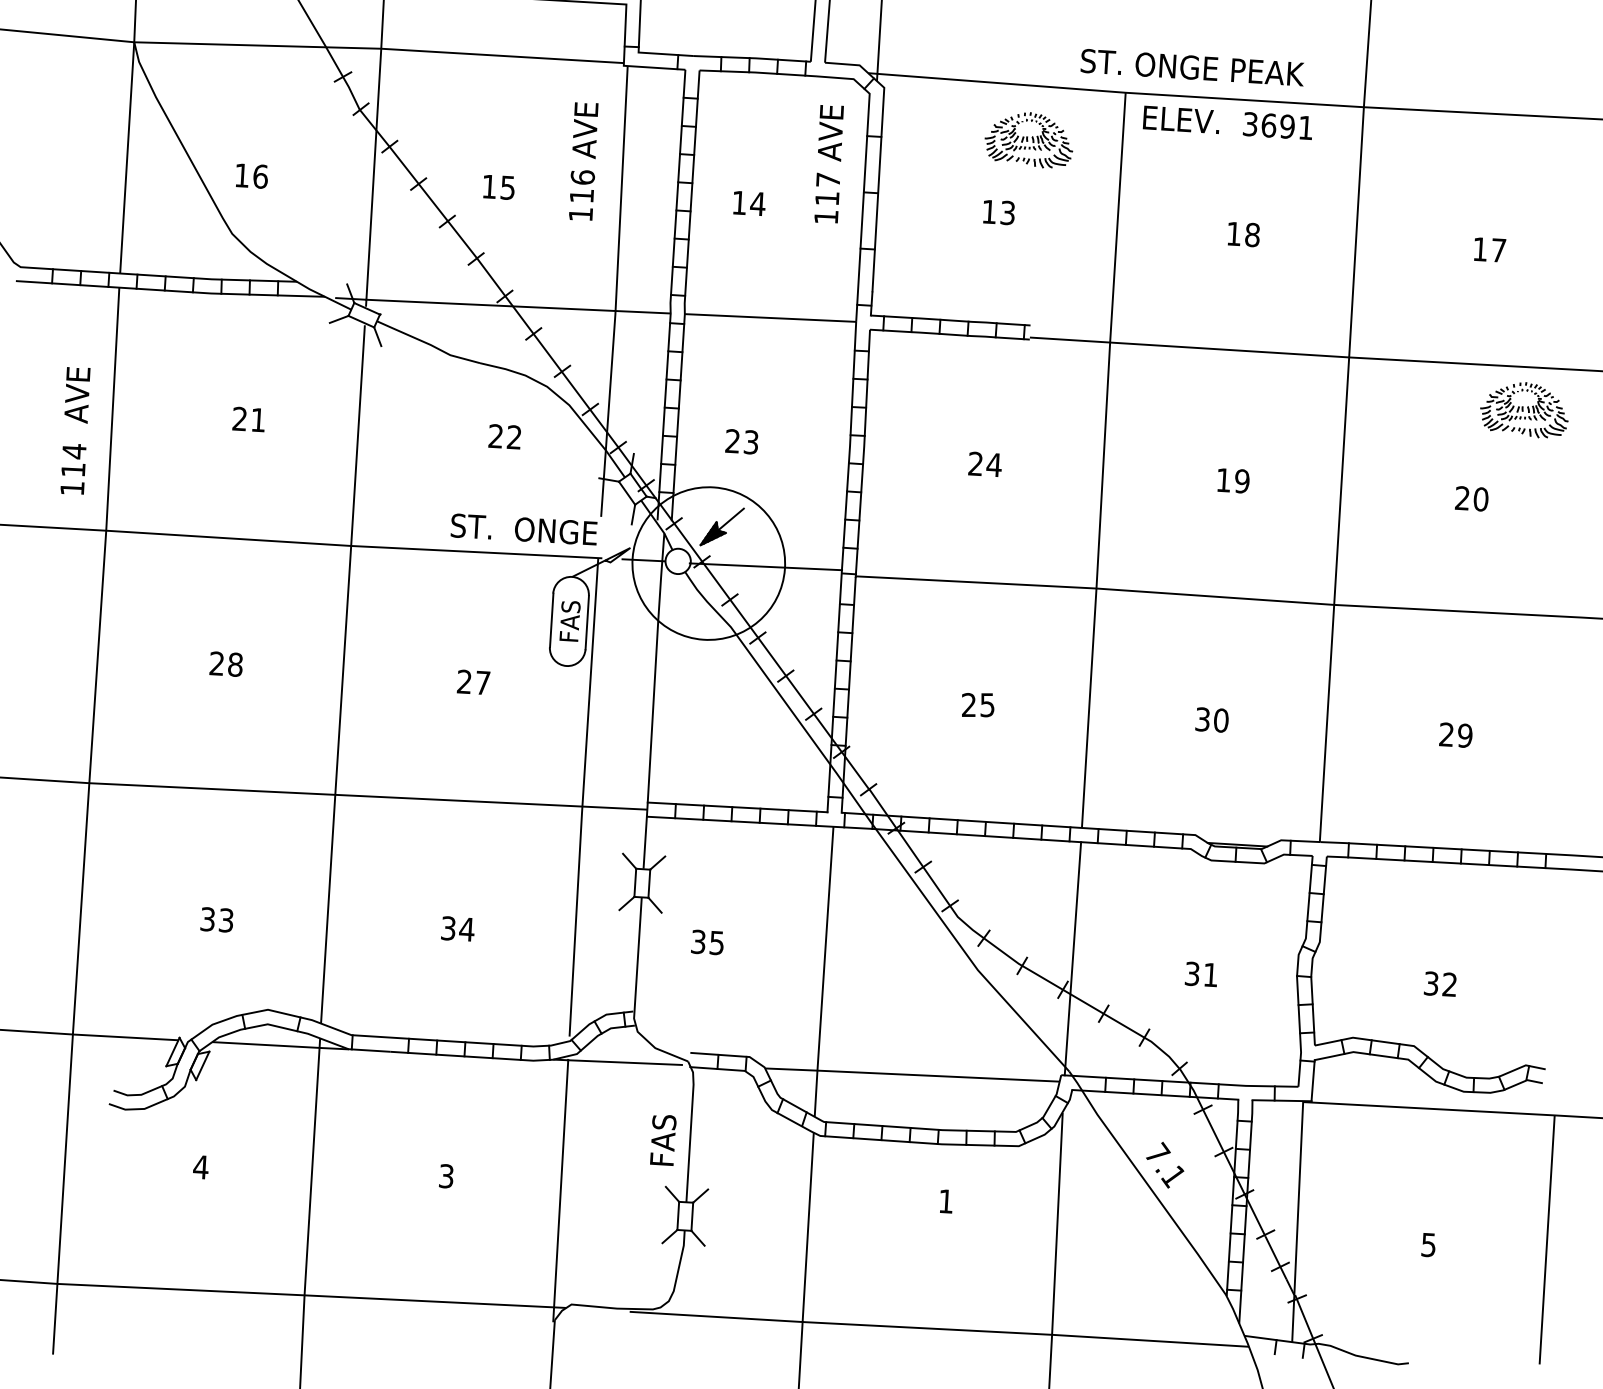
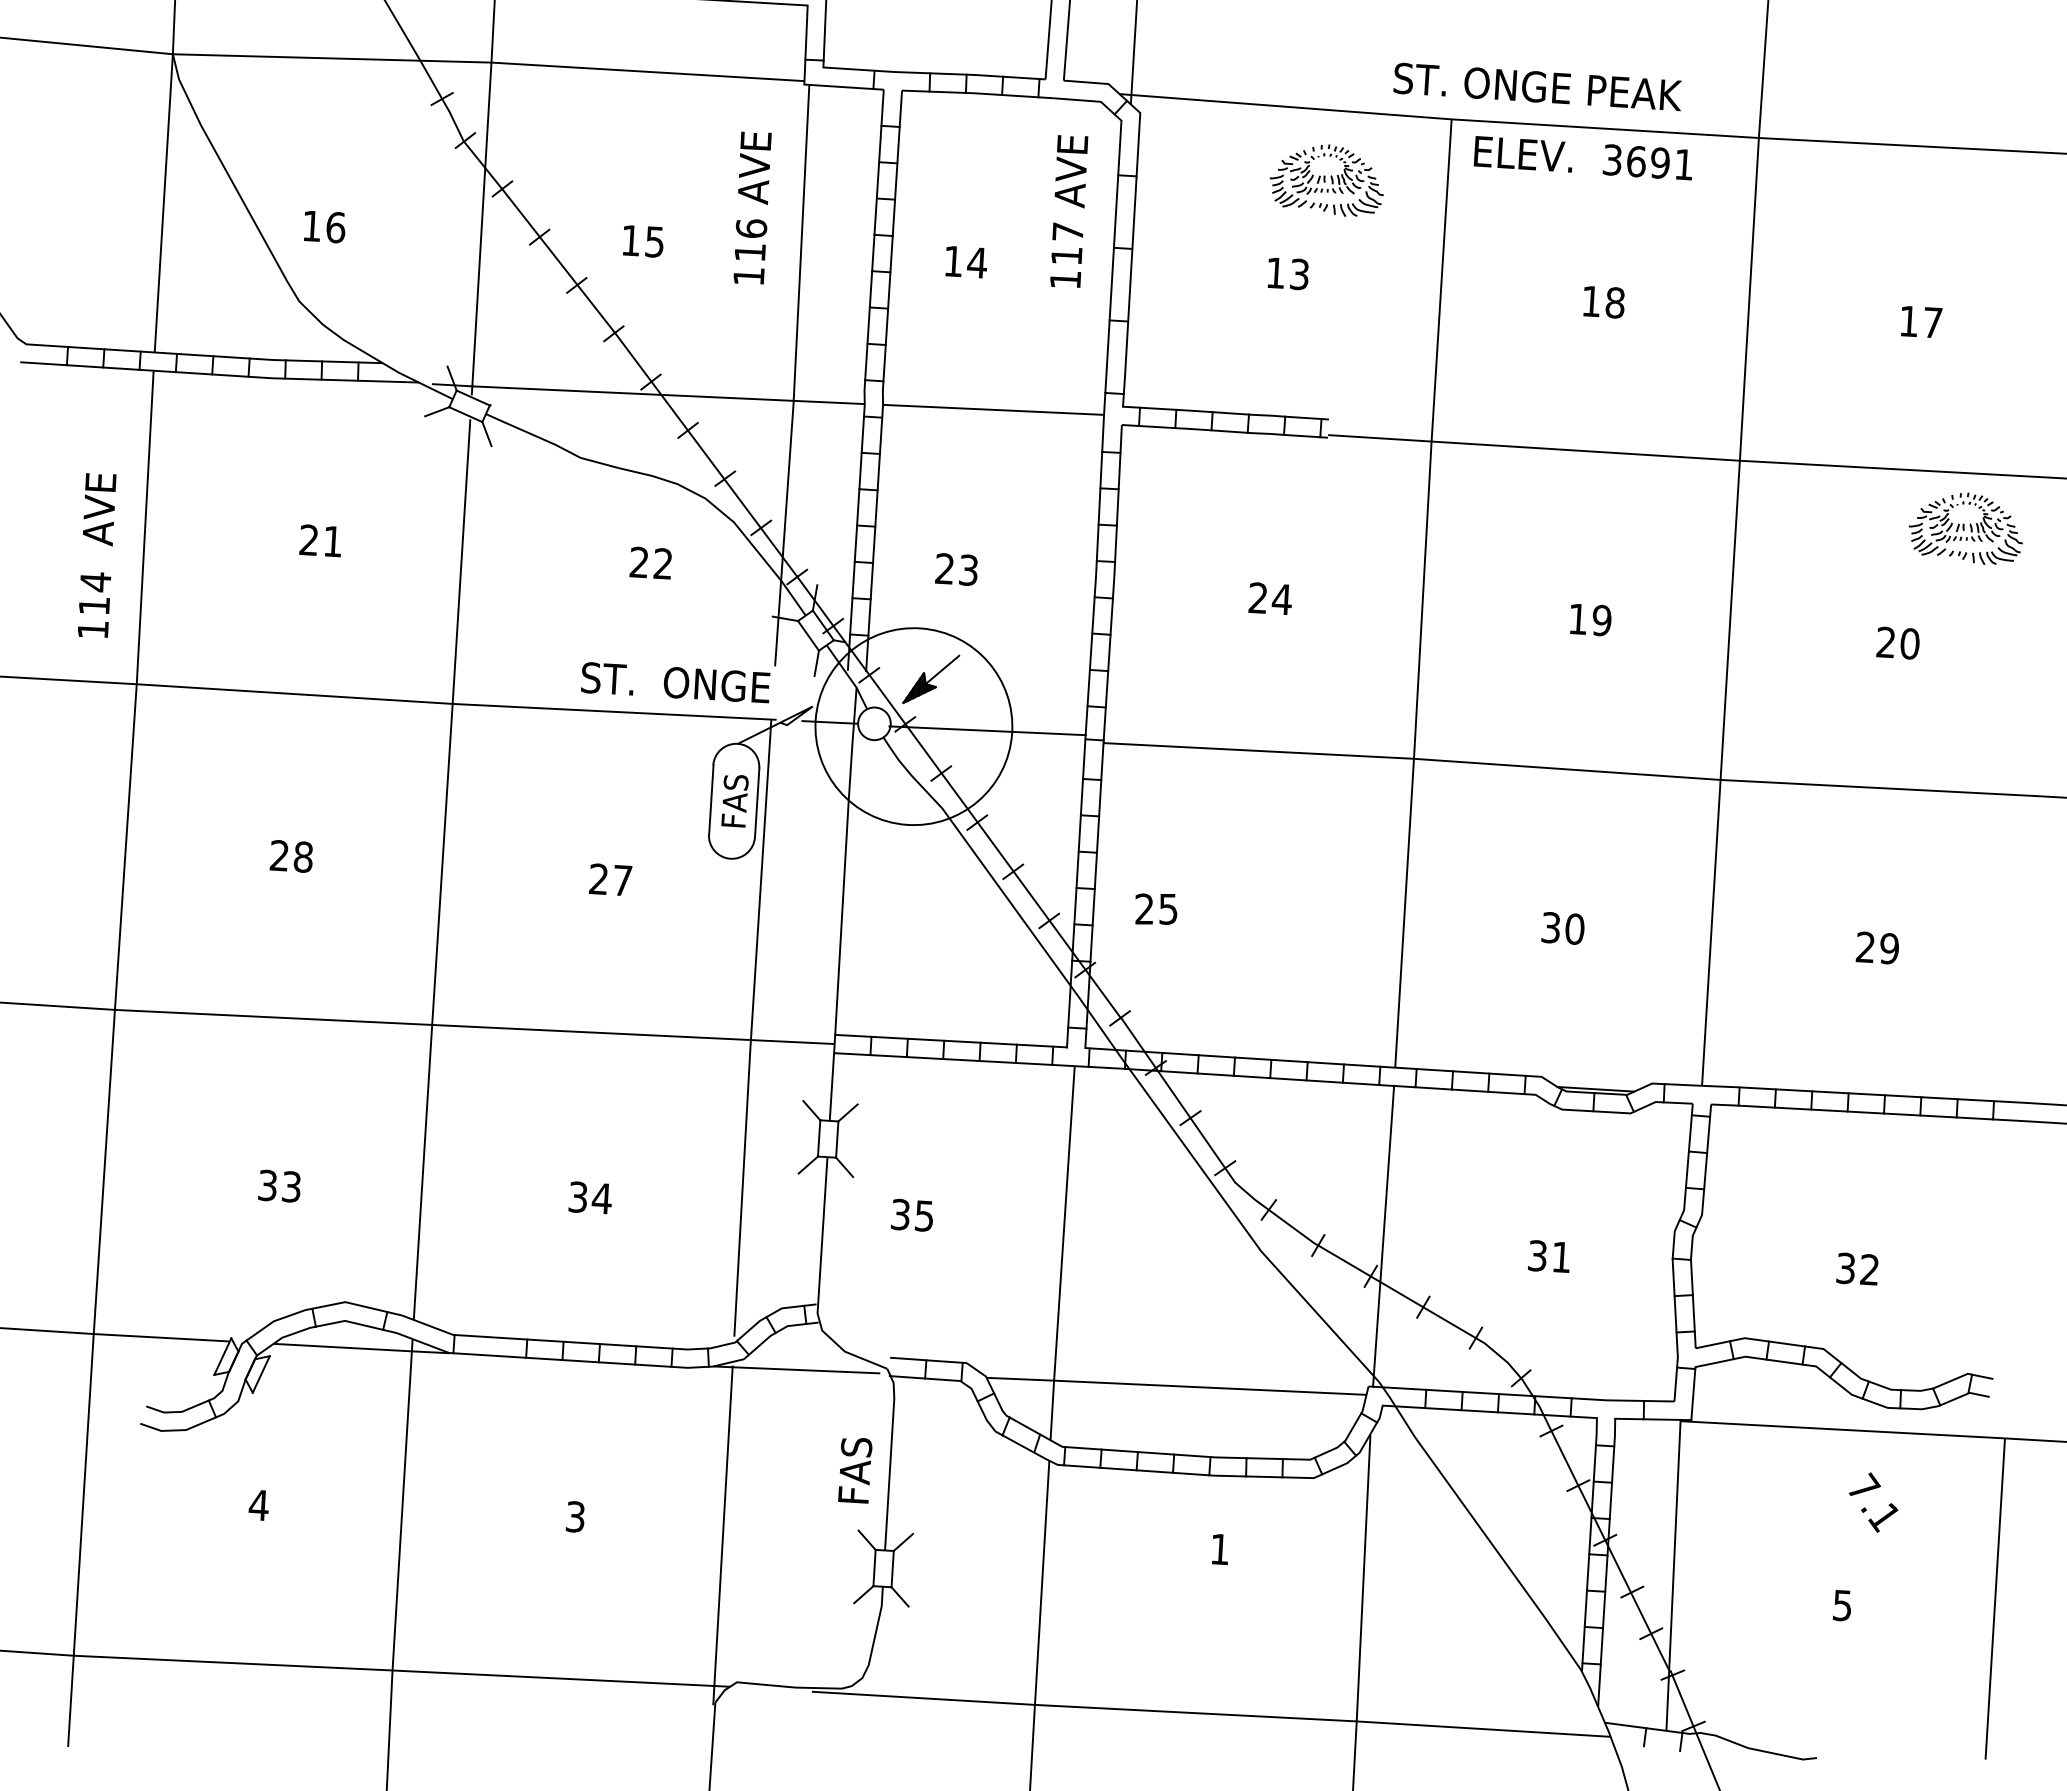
text: (978, 704) -> (1156, 908), moved
text: (1165, 1165) -> (1873, 1502), moved

